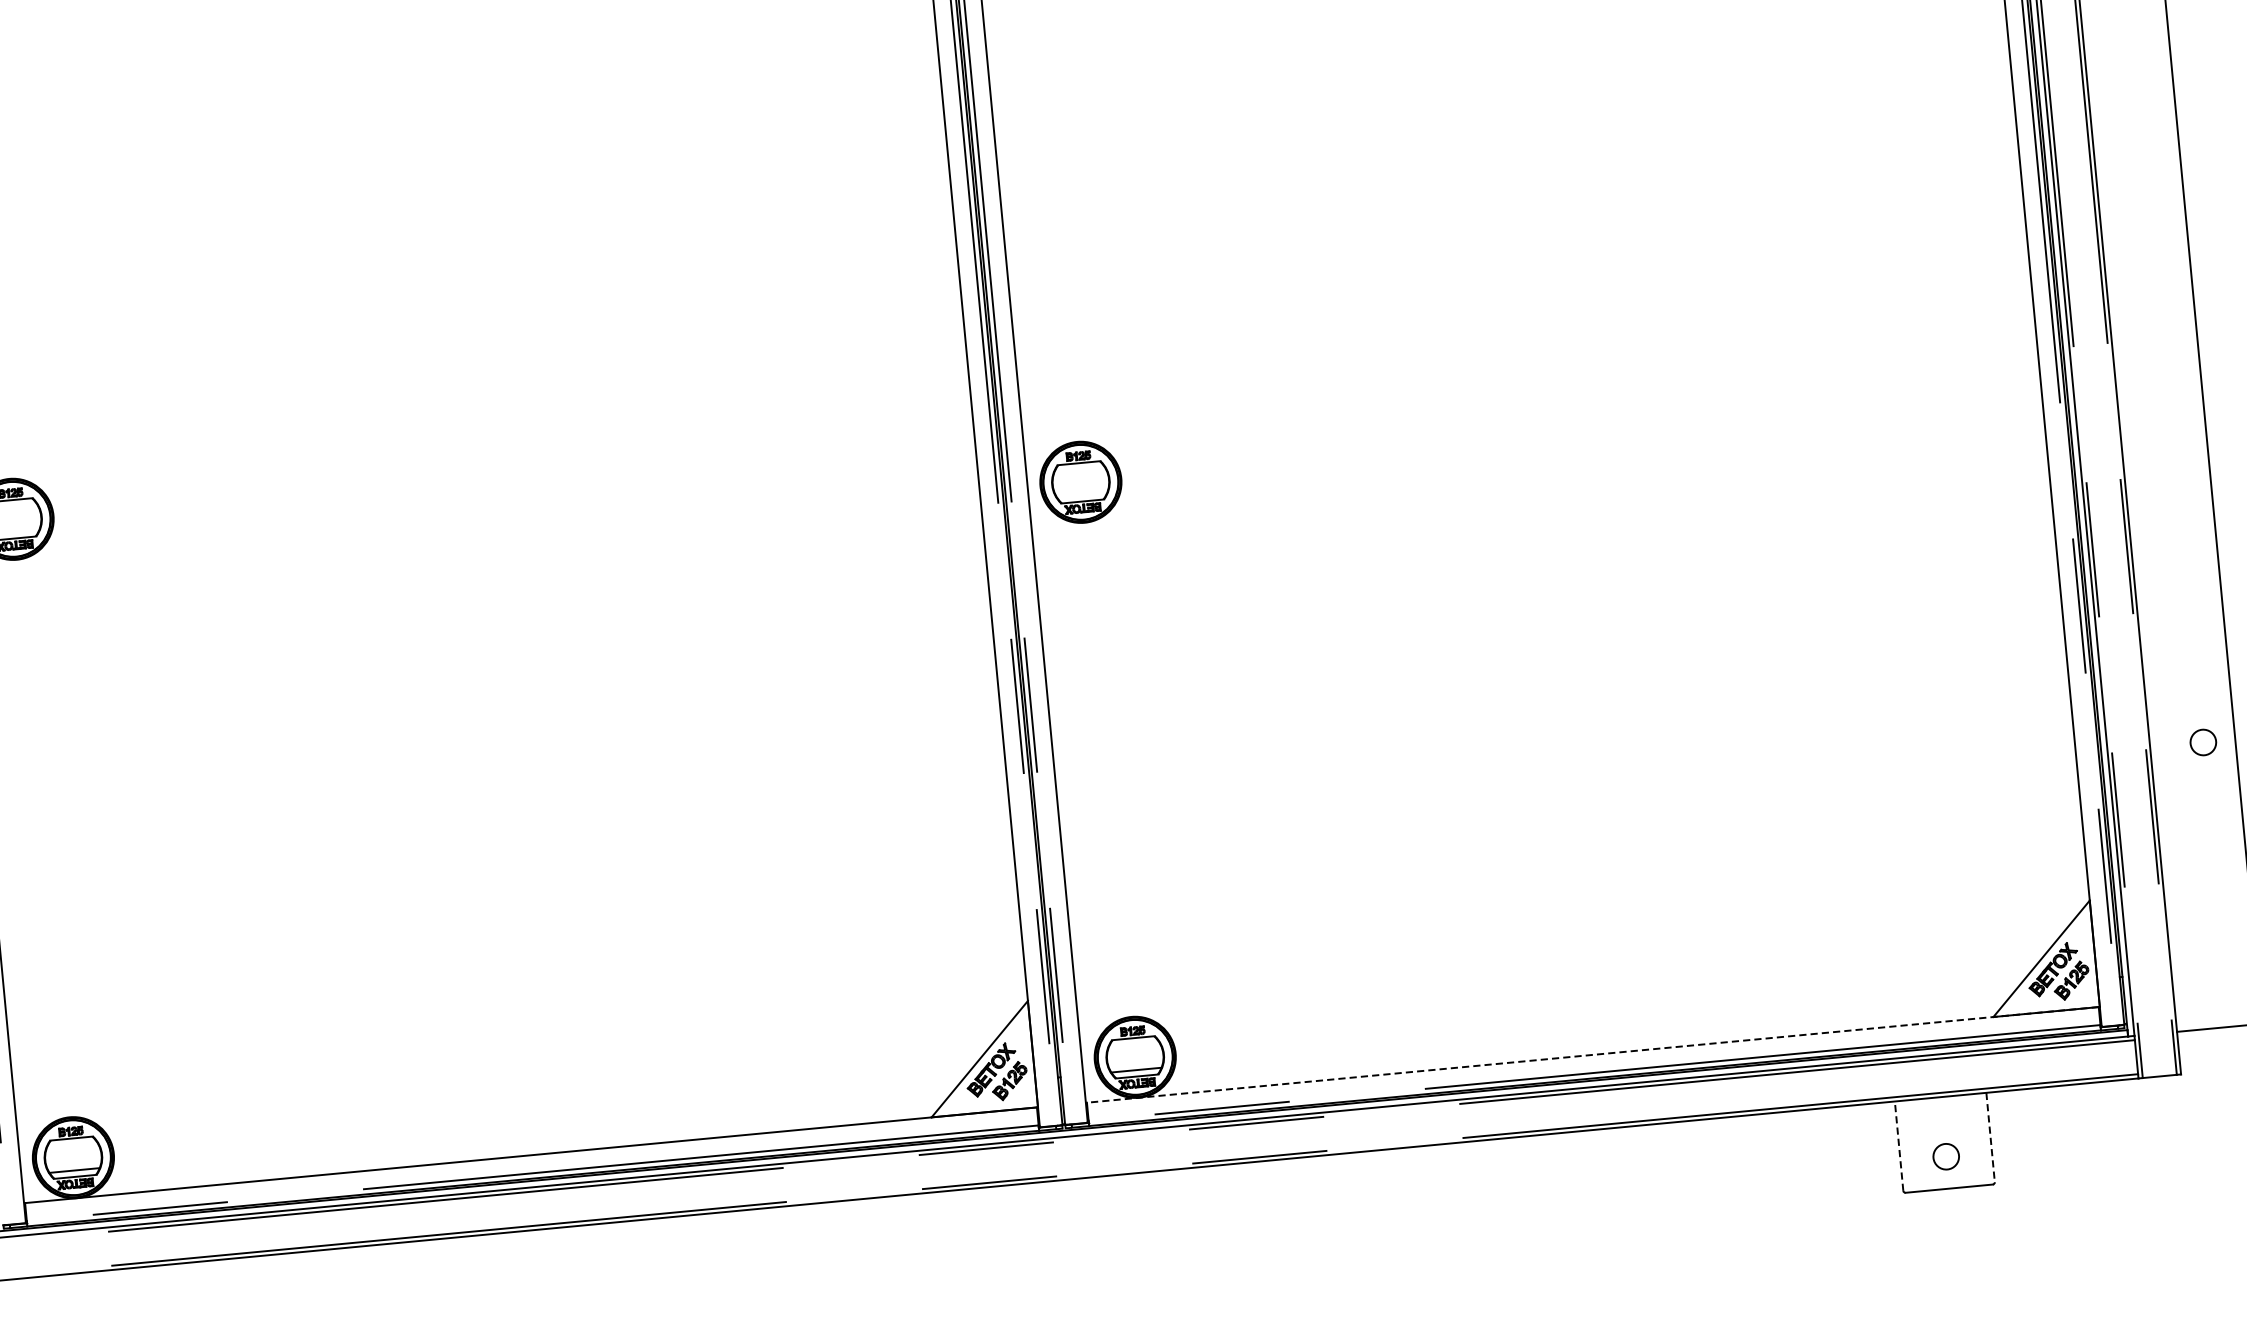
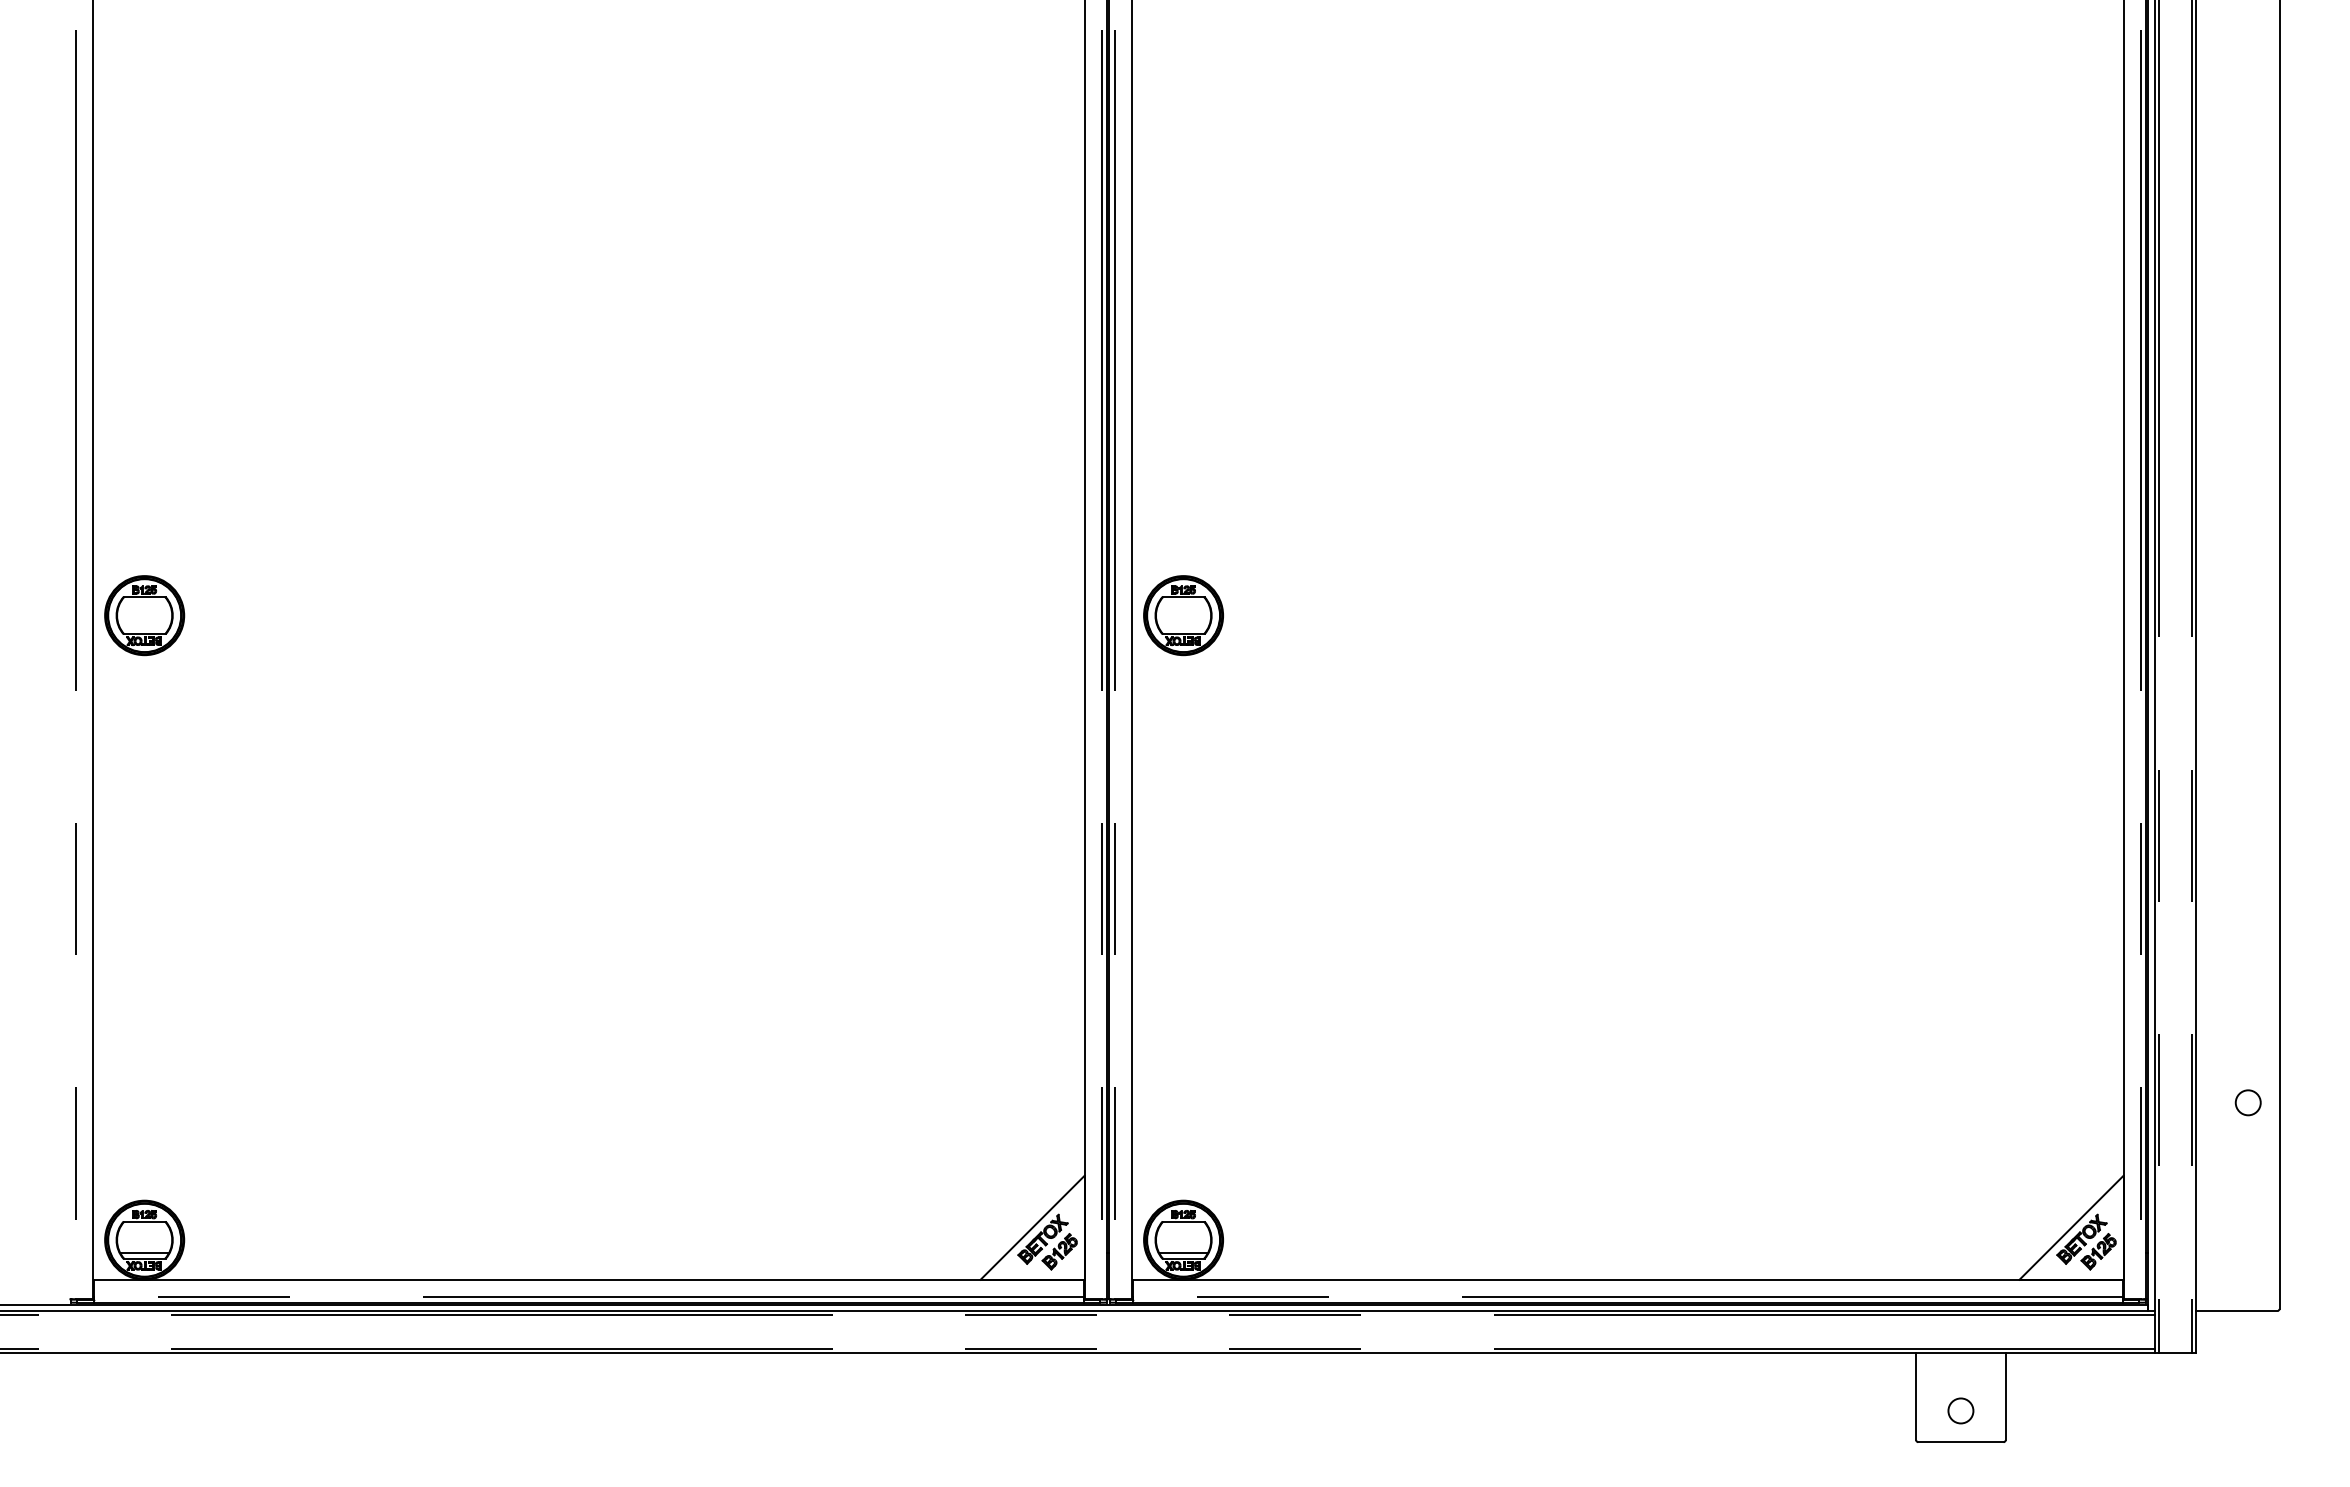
part: (1080, 482) -> (1183, 615), moved
circle: (2202, 742) -> (2247, 1102), moved
line: (1592, 1054) -> (1627, 1279), dashed -> solid
line: (1990, 1137) -> (2005, 1396), dashed -> solid
line: (1899, 1146) -> (1916, 1396), dashed -> solid

